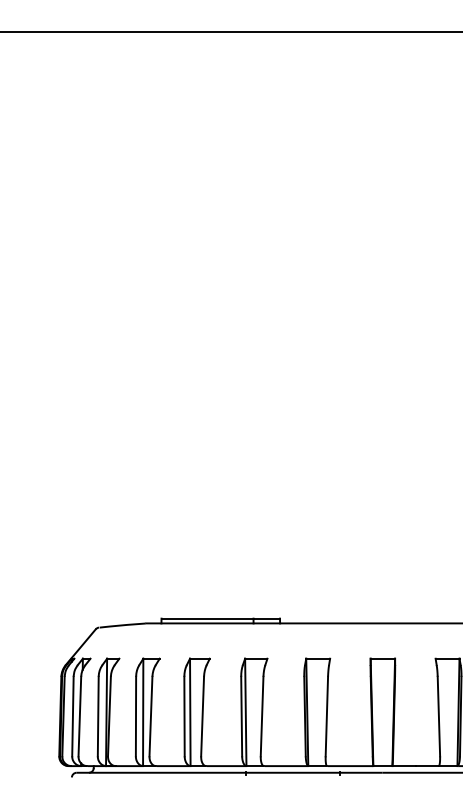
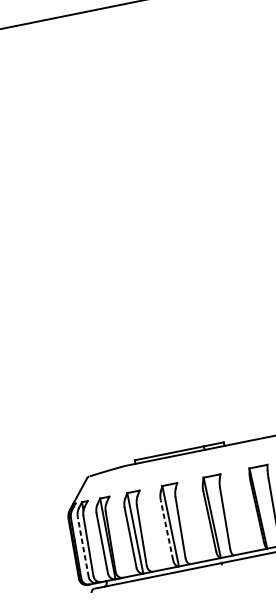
line: (72, 716) -> (82, 547), solid -> dashed
line: (184, 716) -> (166, 530), solid -> dashed

